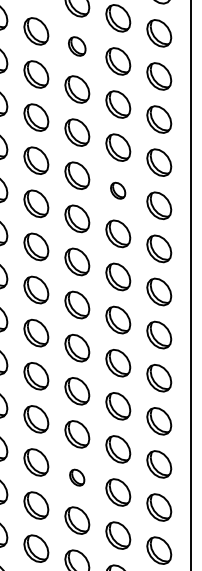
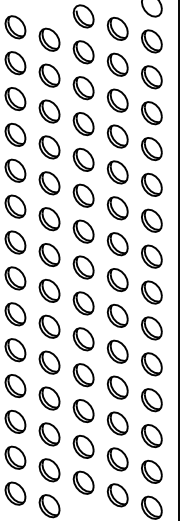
part: (77, 46) -> (83, 52), size x1.43
part: (117, 190) -> (117, 172), size x1.67
part: (77, 478) -> (83, 411), size x1.67

